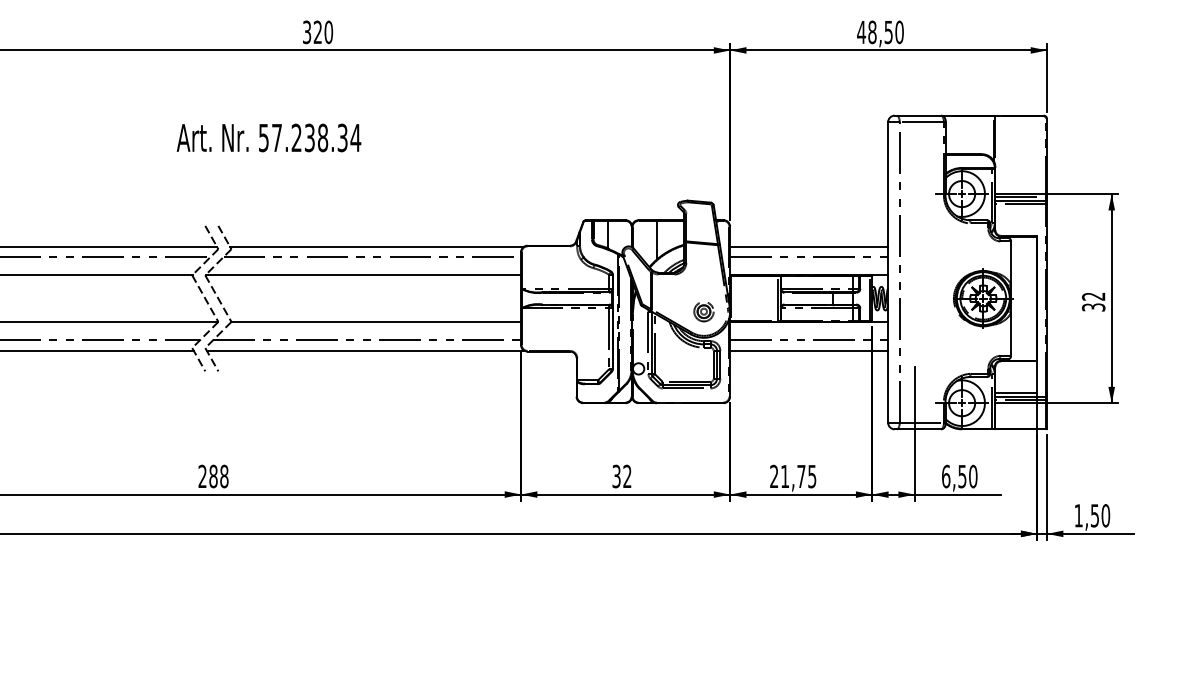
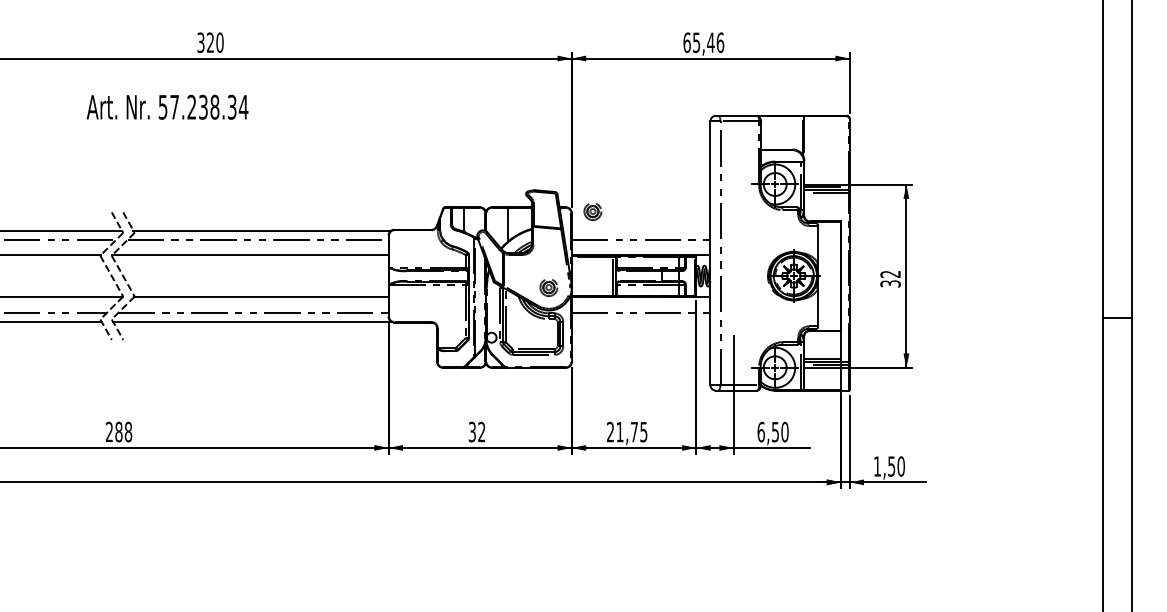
text: (880, 32) -> (703, 42), 48,50 -> 65,46
text: (268, 137) -> (167, 106), moved
part: (753, 224) -> (592, 211), added
line: (808, 246) -> (640, 230), removed
line: (808, 350) -> (640, 321), removed

